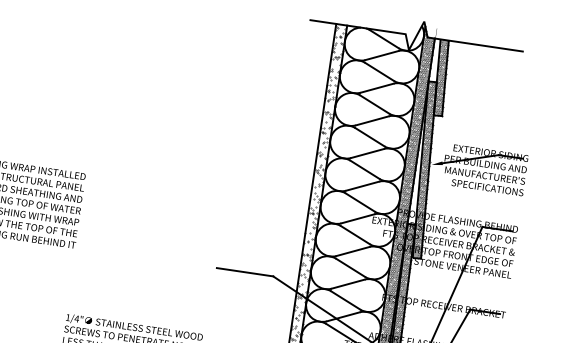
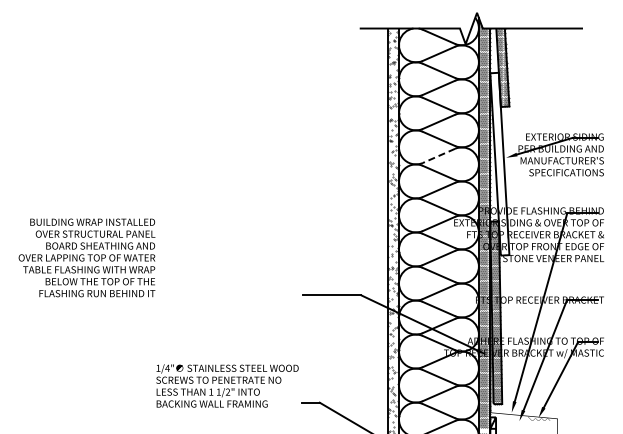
line: (367, 153) -> (438, 155), solid -> dashed
hatch: (424, 169) -> (499, 163), removed

